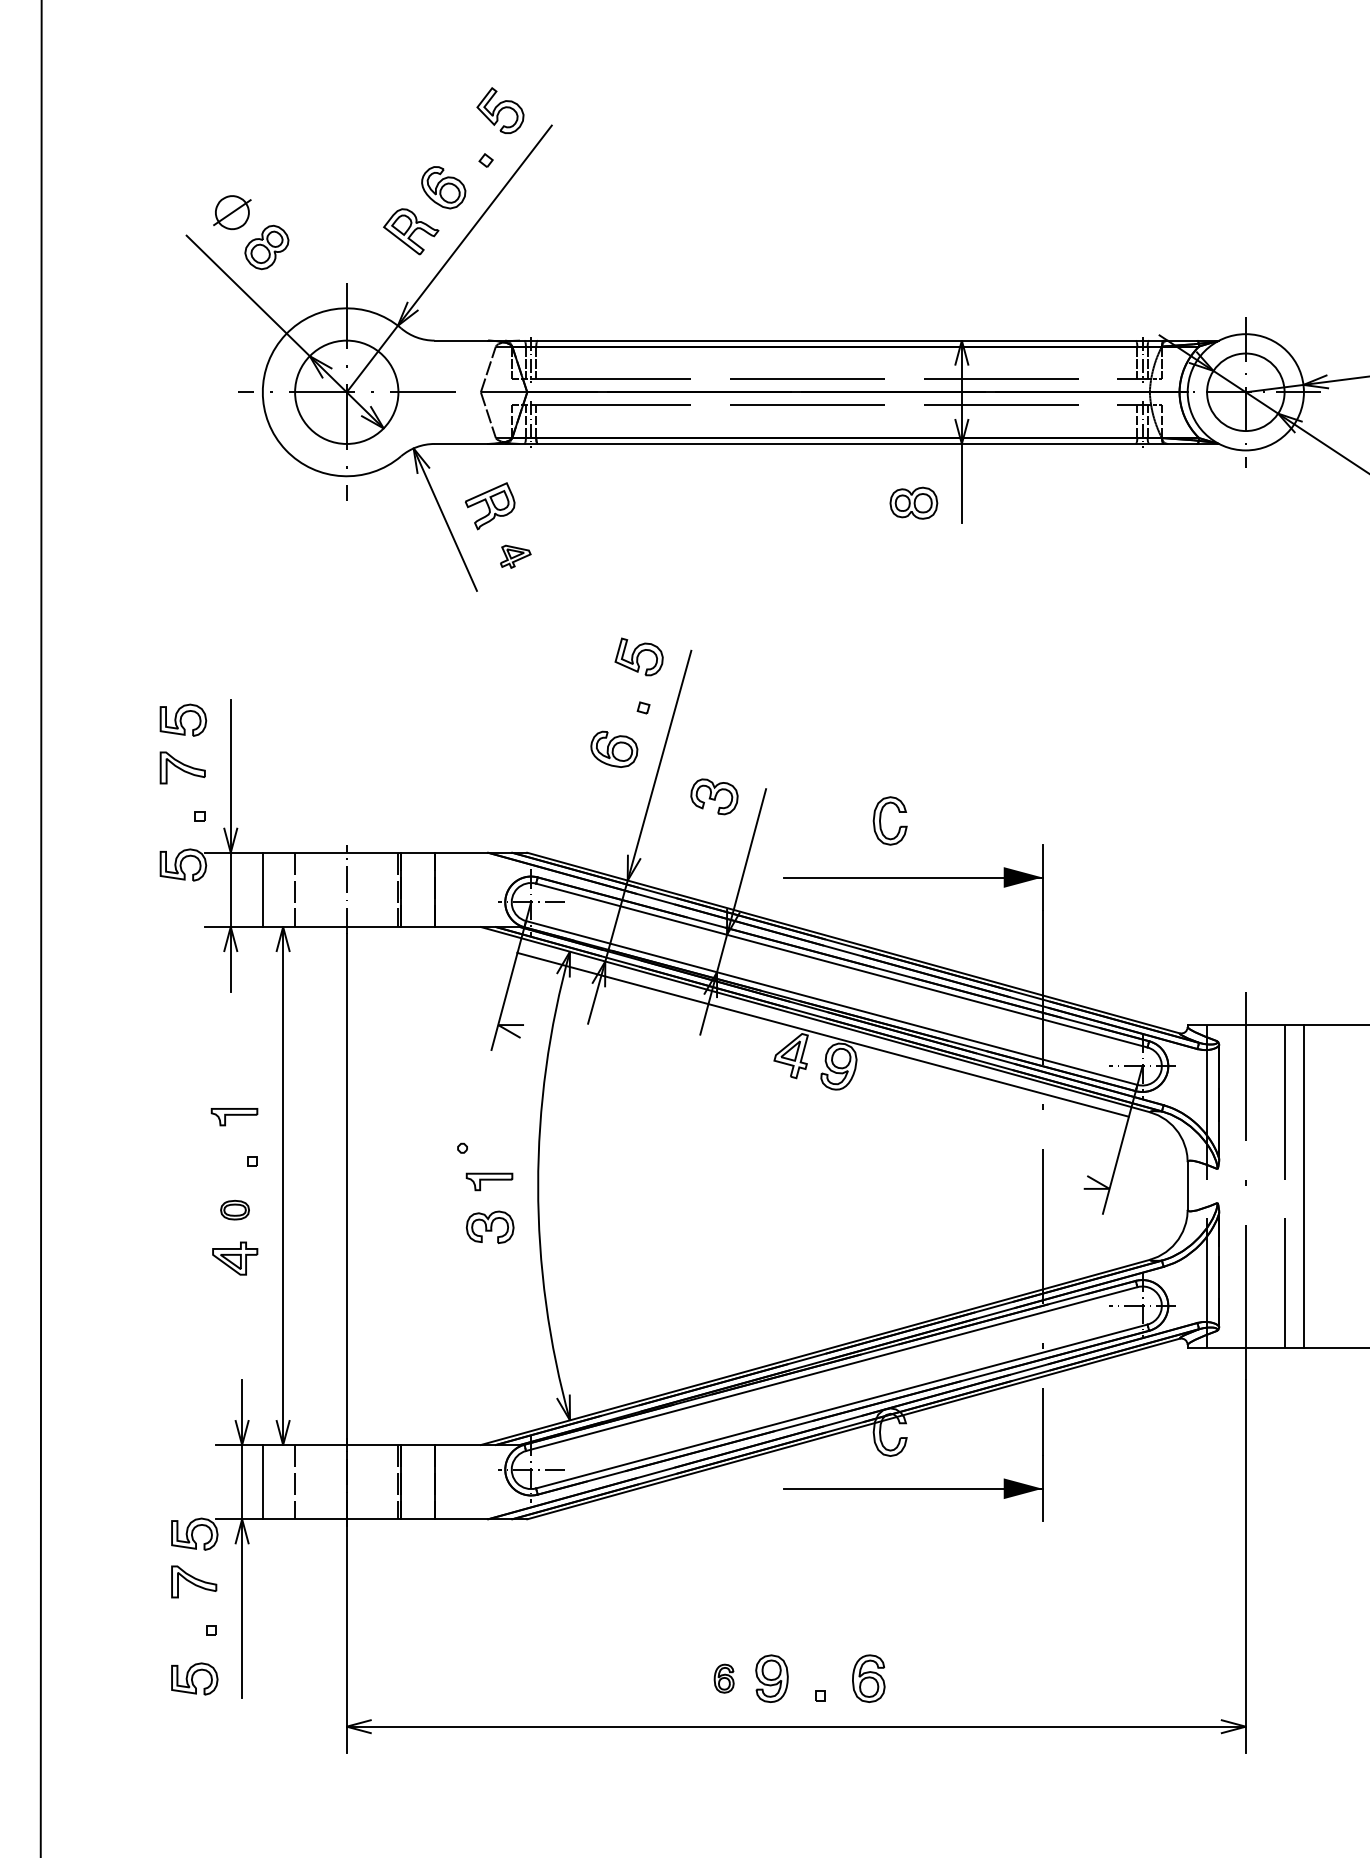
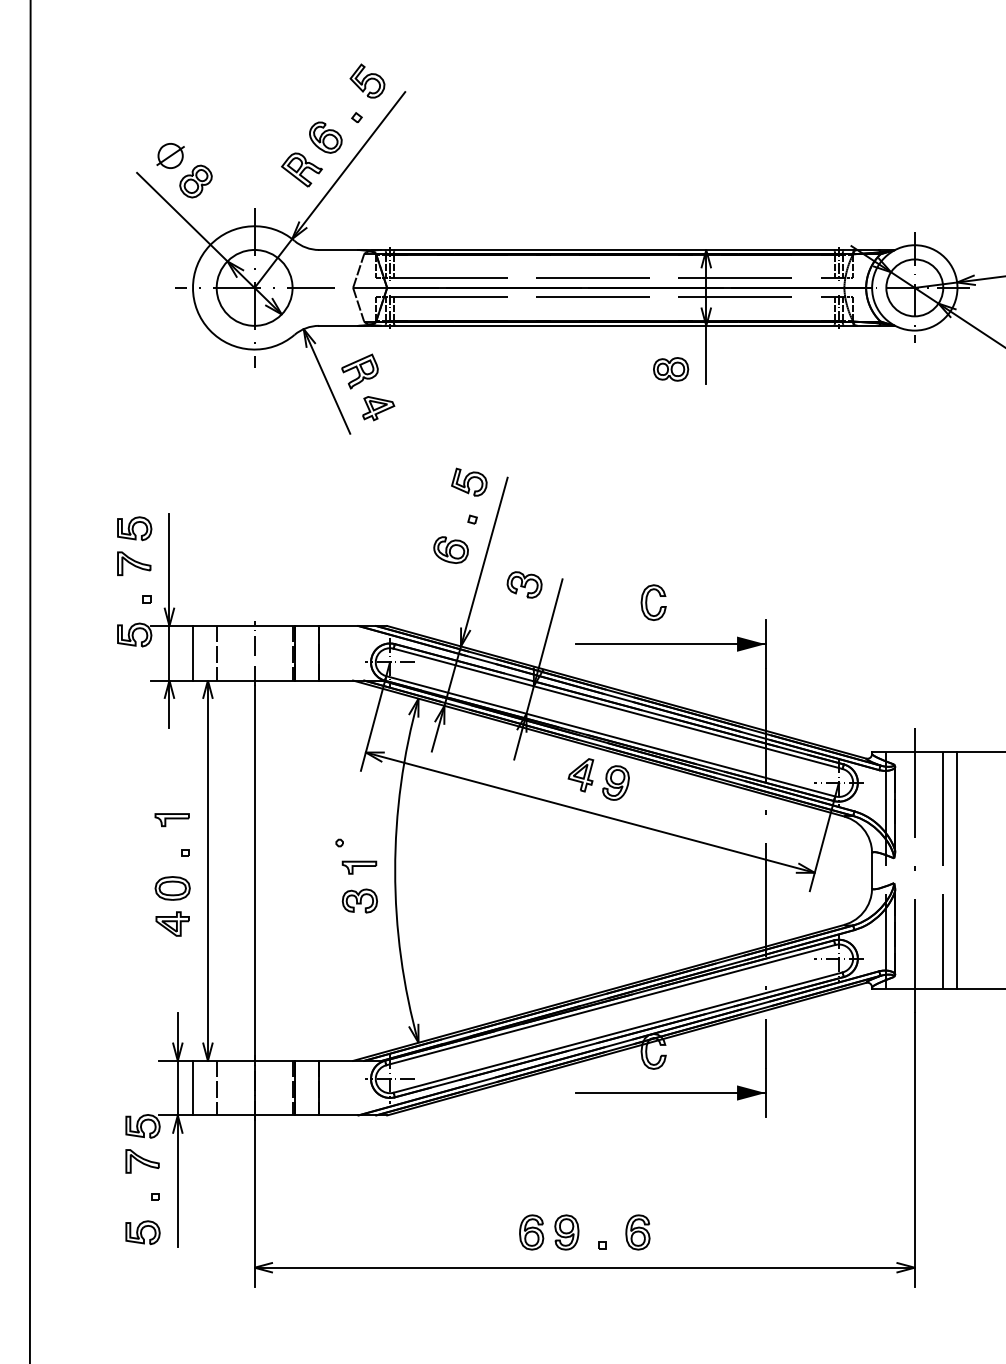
part: (515, 556) -> (378, 408), size x1.43
line: (821, 1034) -> (589, 812), moved
part: (234, 1210) -> (172, 888), size x1.67
part: (723, 1678) -> (531, 1232), size x1.67

